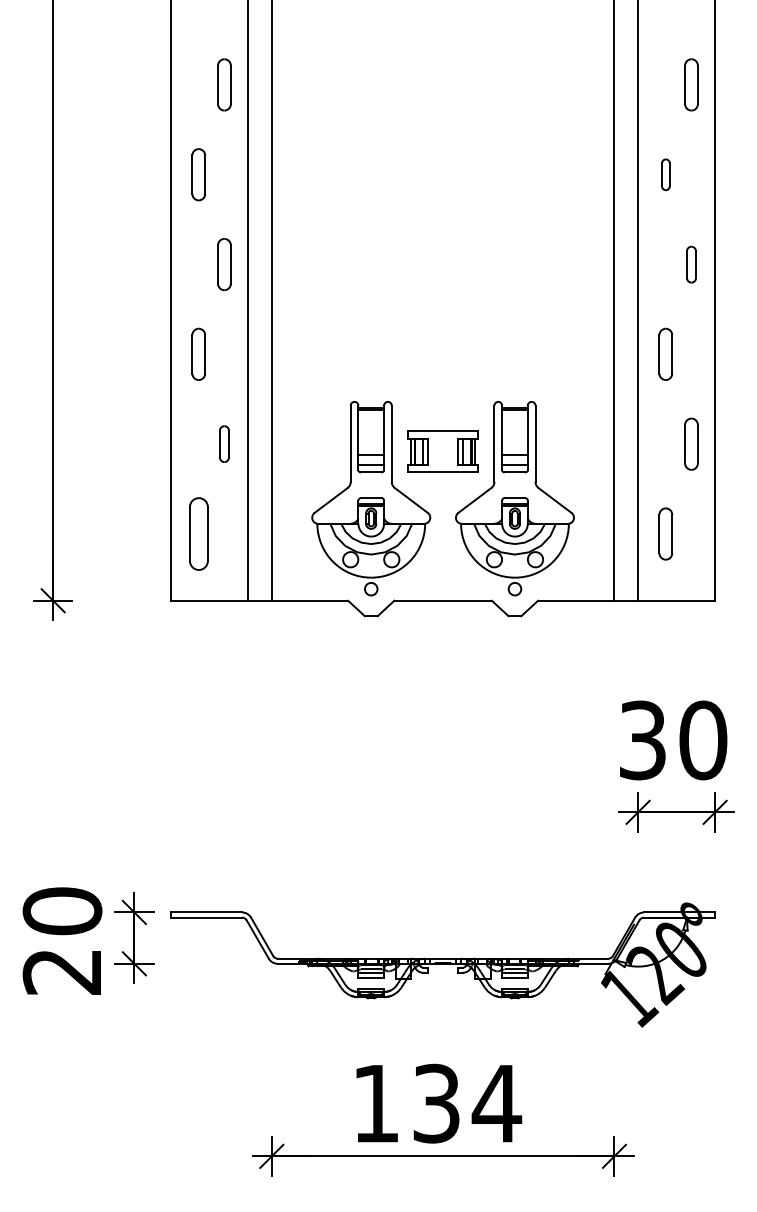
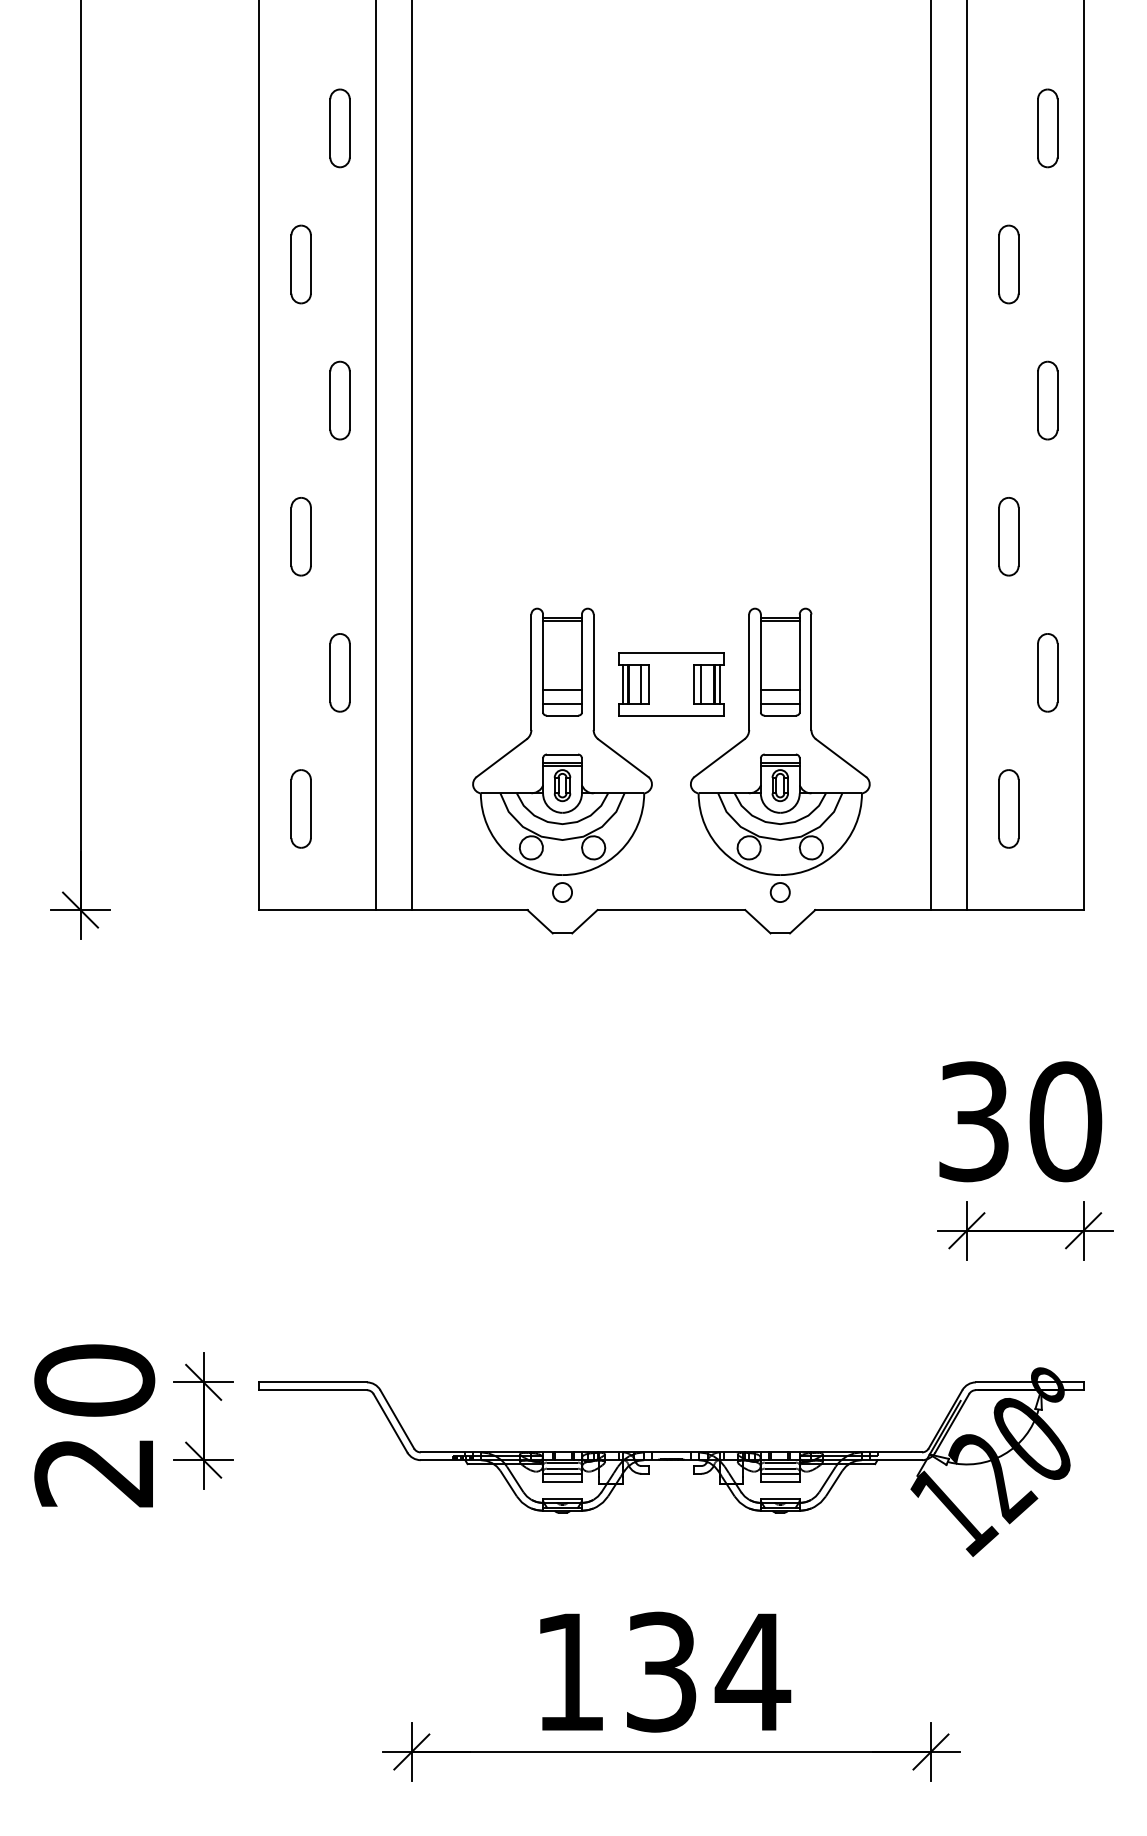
part: (665, 174) -> (1008, 264), size x1.67
part: (691, 264) -> (1047, 400), size x1.43
part: (224, 443) -> (340, 671), size x1.43
part: (198, 533) -> (300, 808), size x0.71

